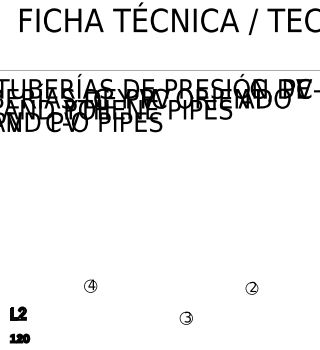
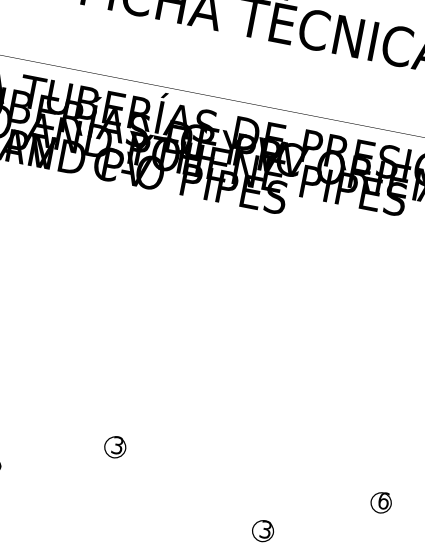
text: (91, 284) -> (117, 444), 4 -> 3
text: (253, 286) -> (384, 500), 2 -> 6

